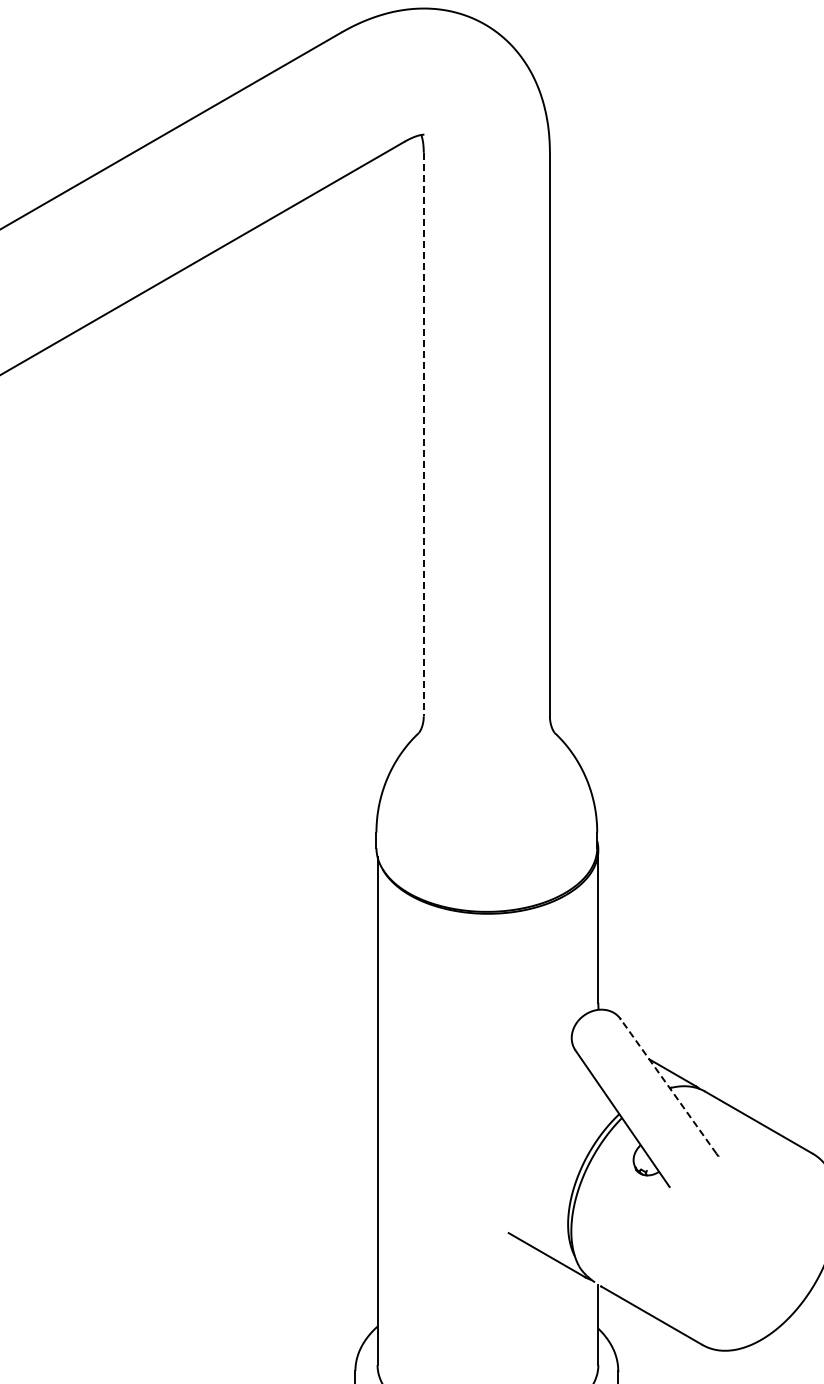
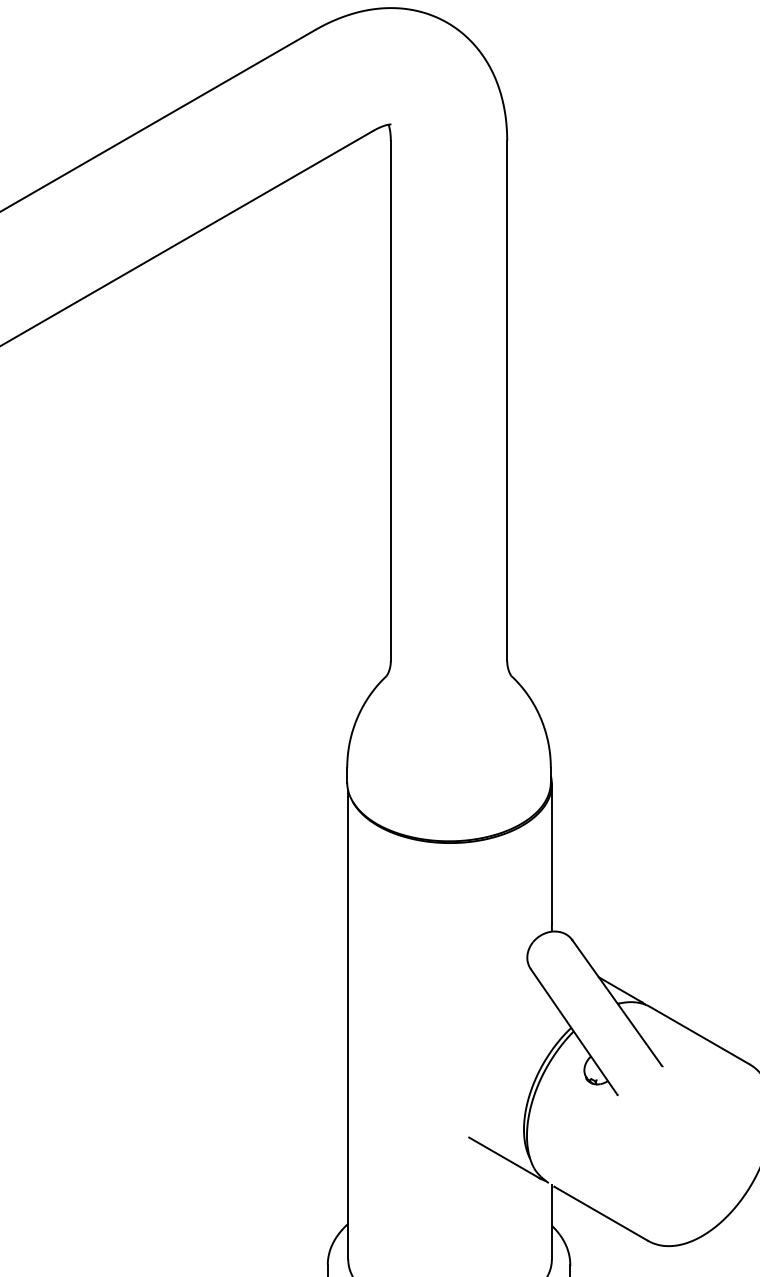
line: (423, 434) -> (390, 400), dashed -> solid
line: (668, 1086) -> (616, 1002), dashed -> solid

